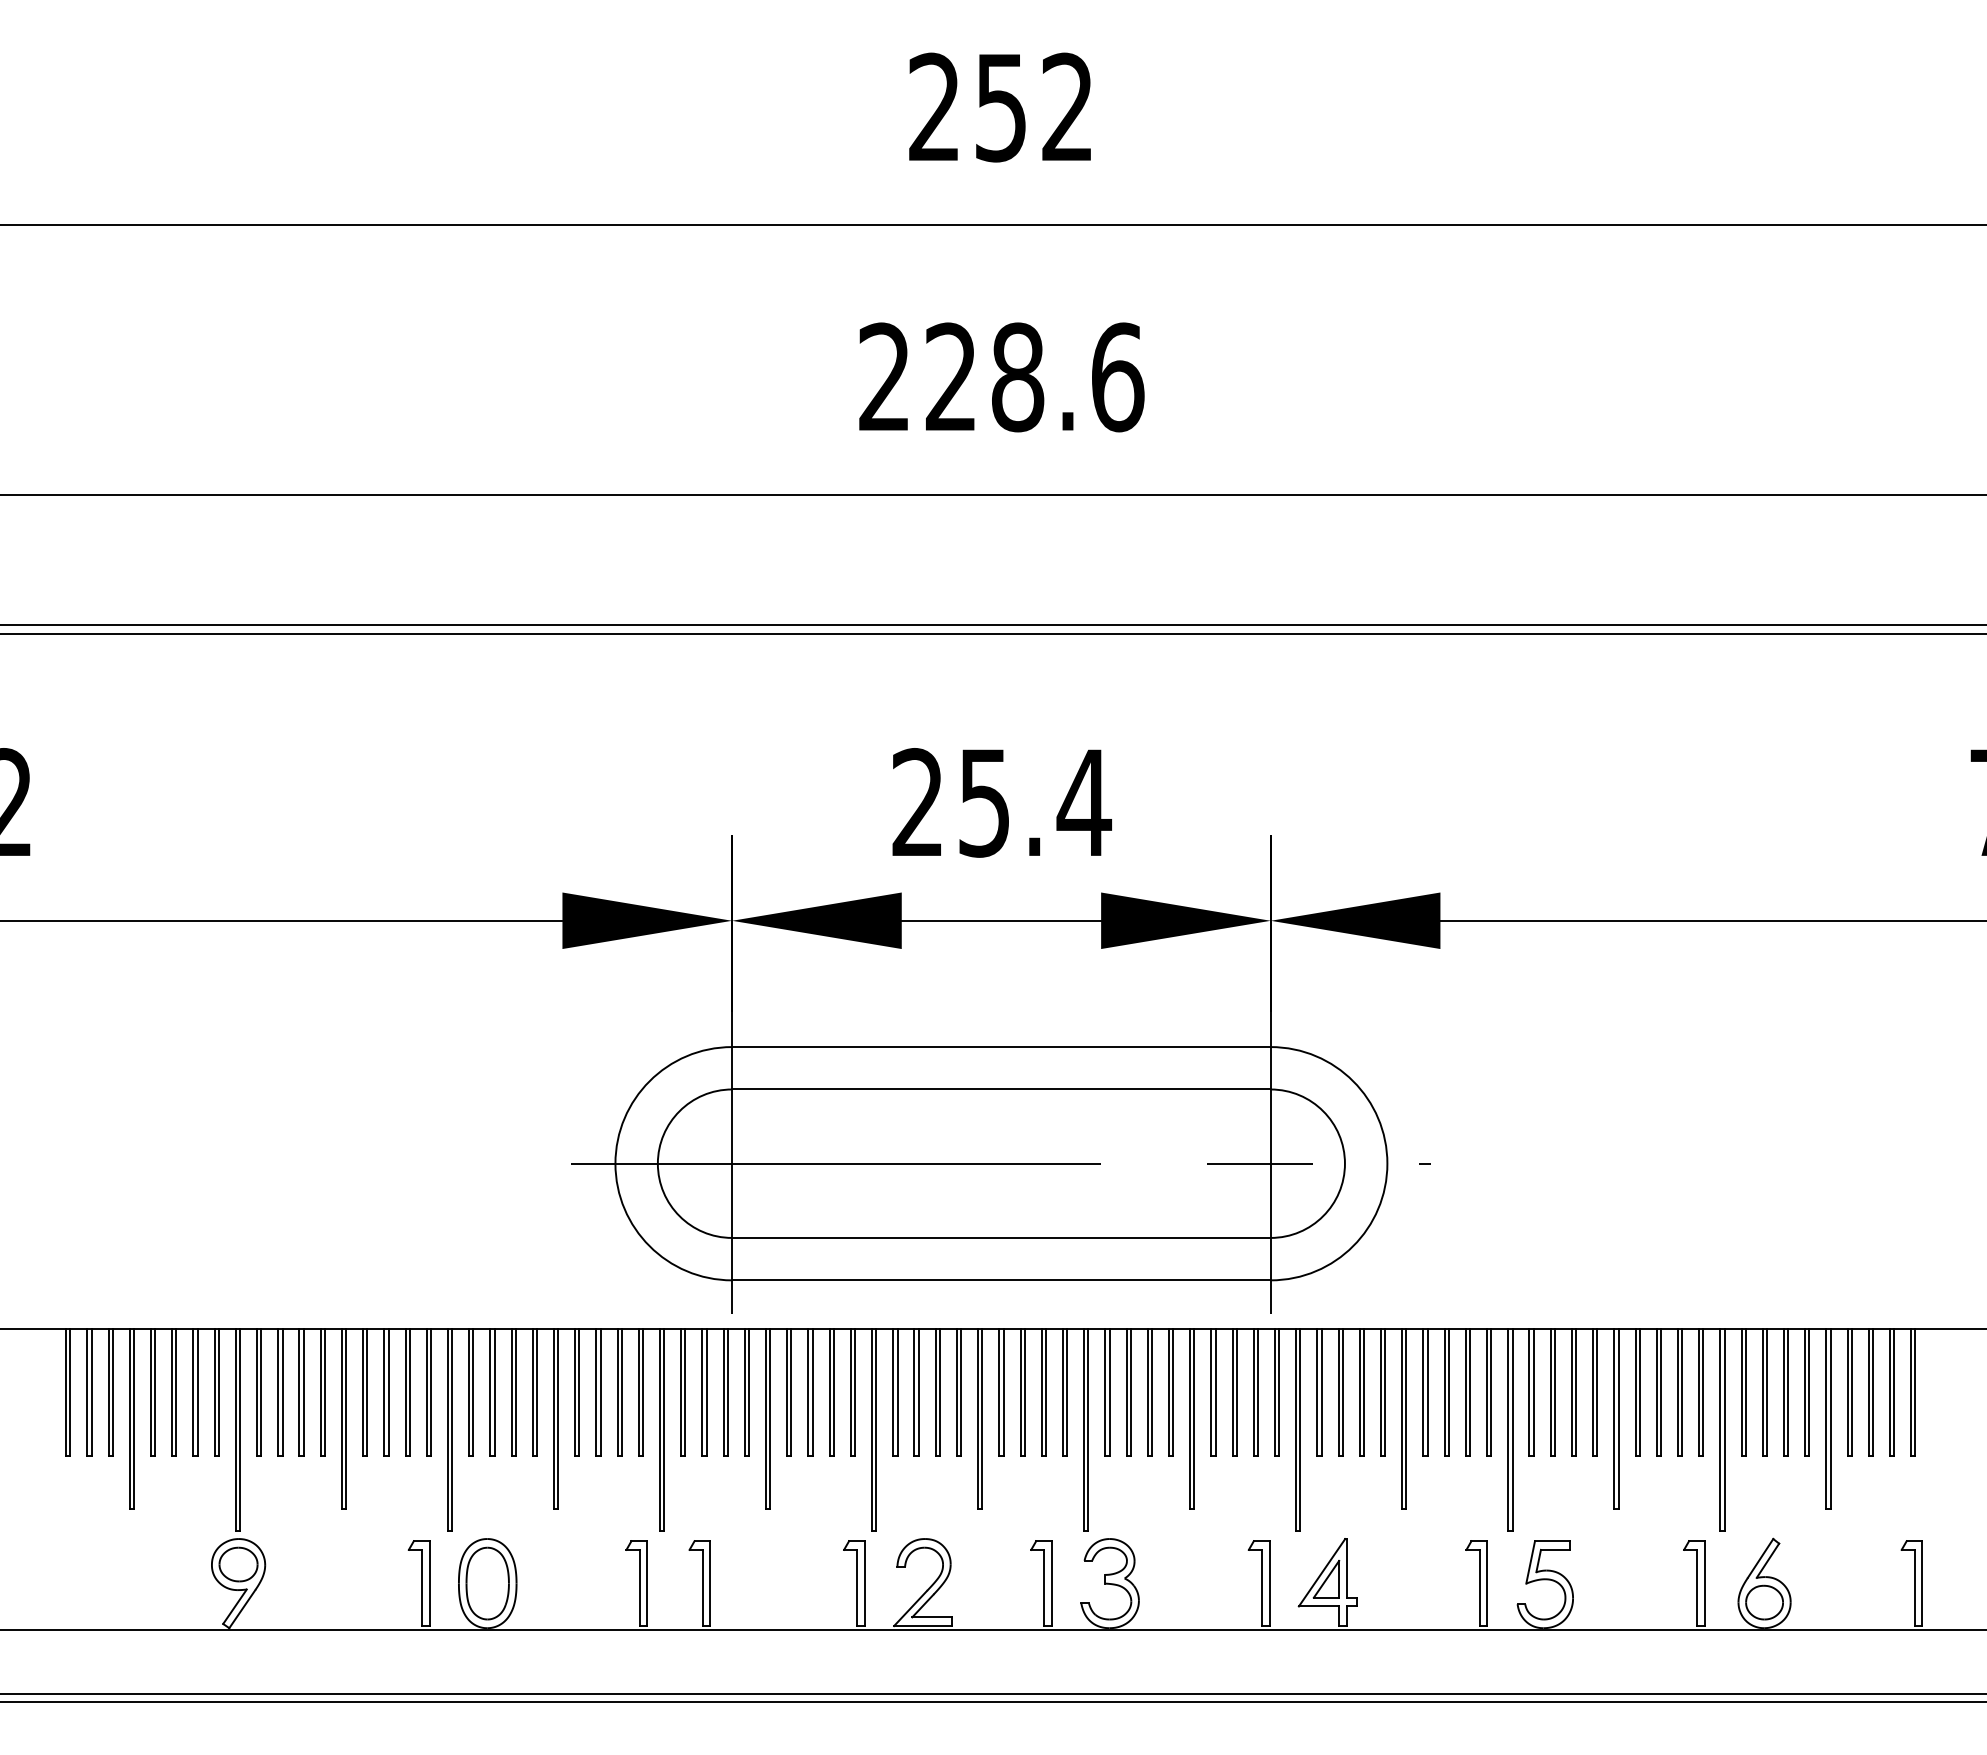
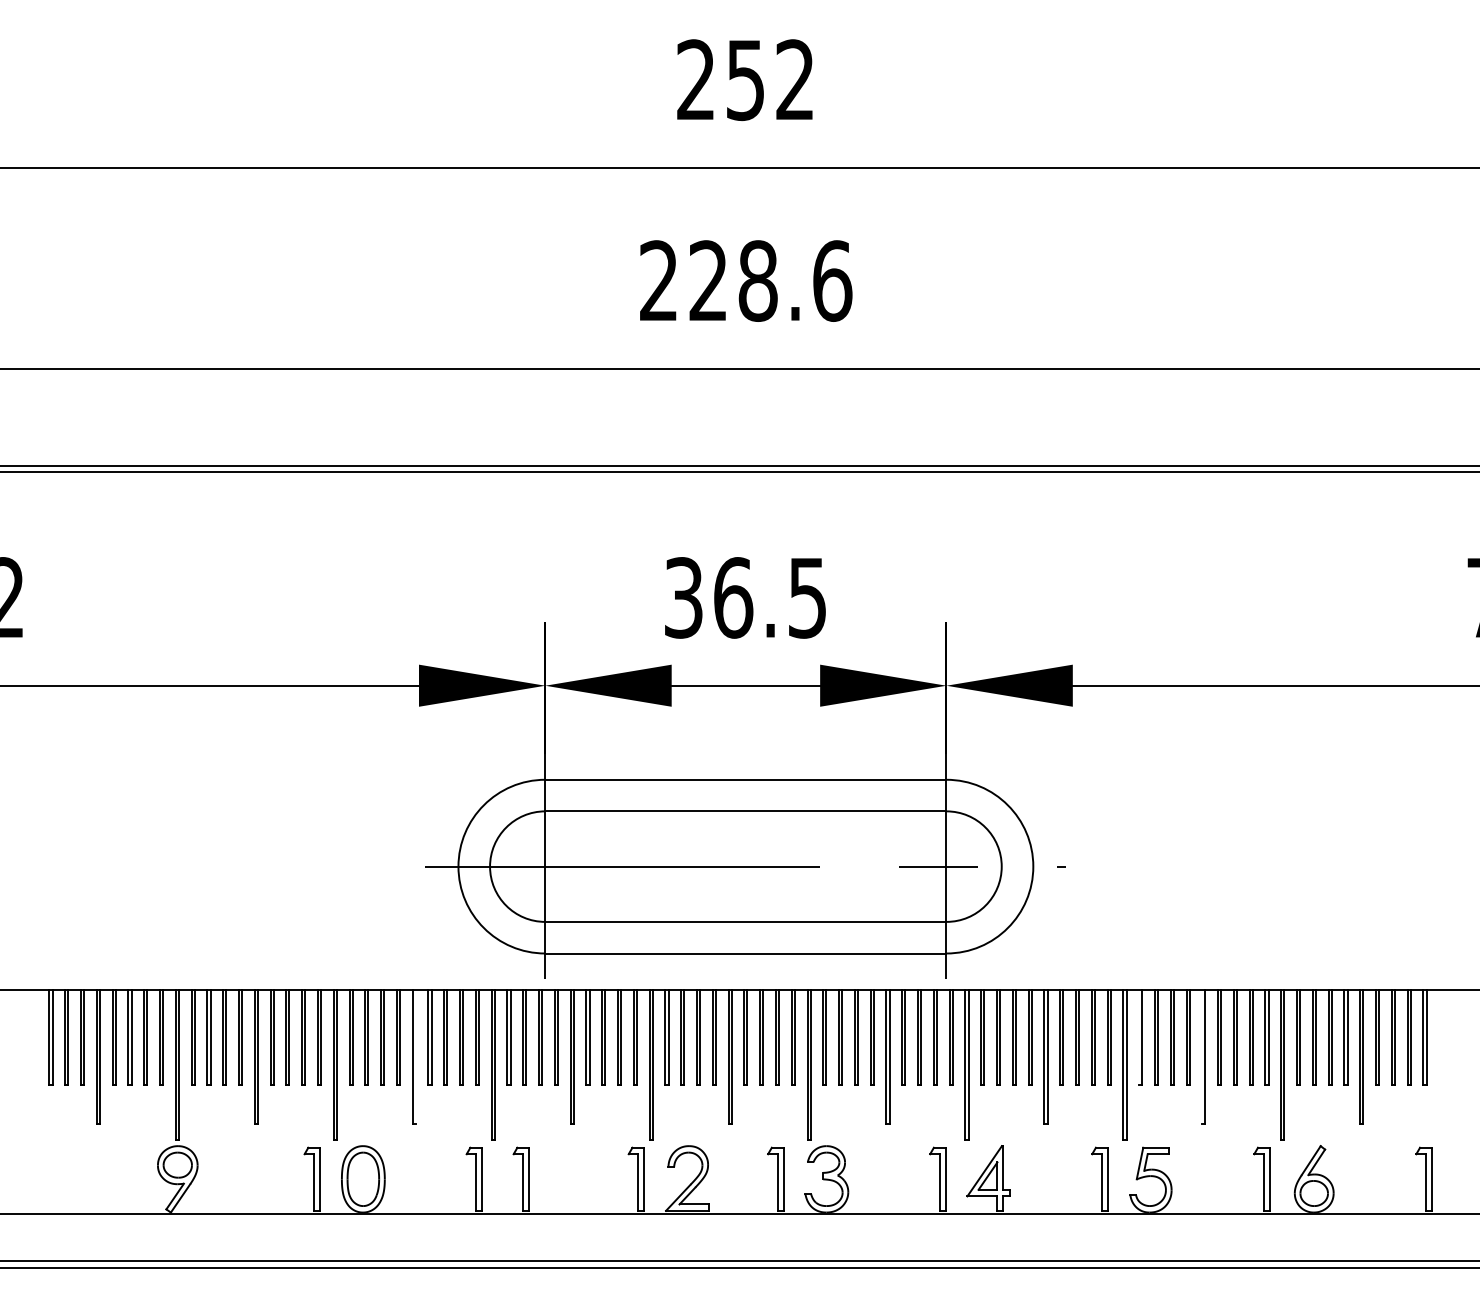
text: (1002, 802) -> (746, 597), 25.4 -> 36.5
line: (1529, 1392) -> (1139, 1037), removed
line: (558, 1419) -> (416, 1057), removed
line: (1614, 1419) -> (1202, 1057), removed

